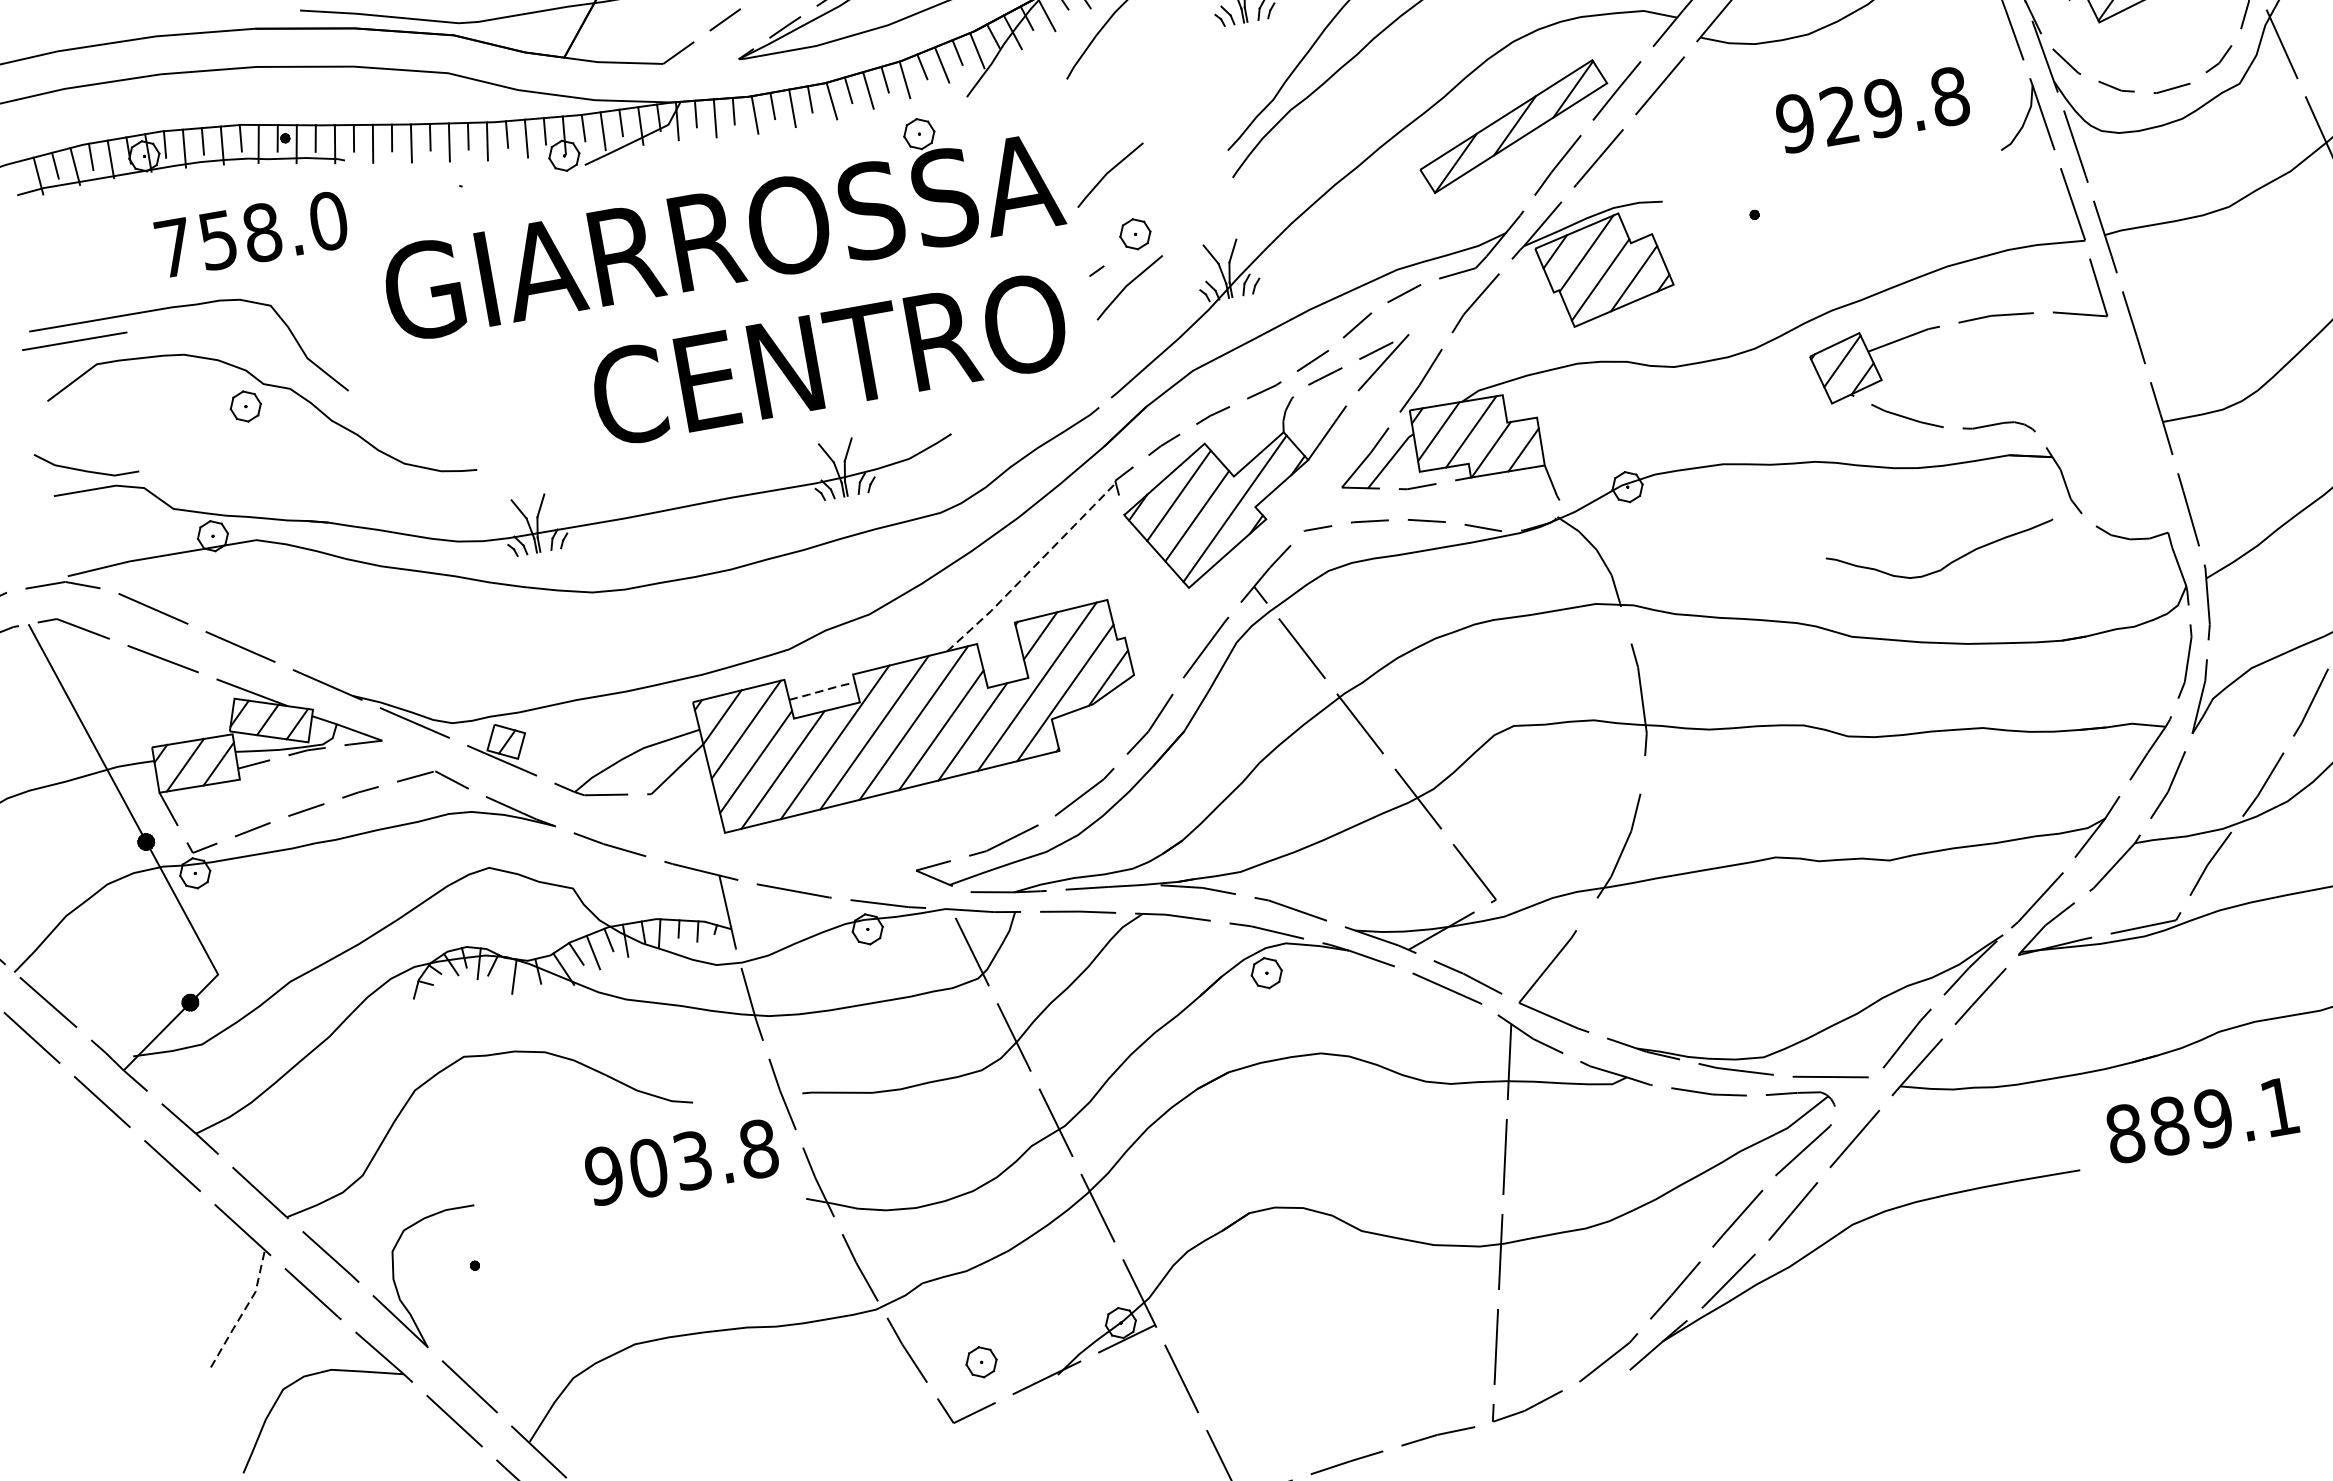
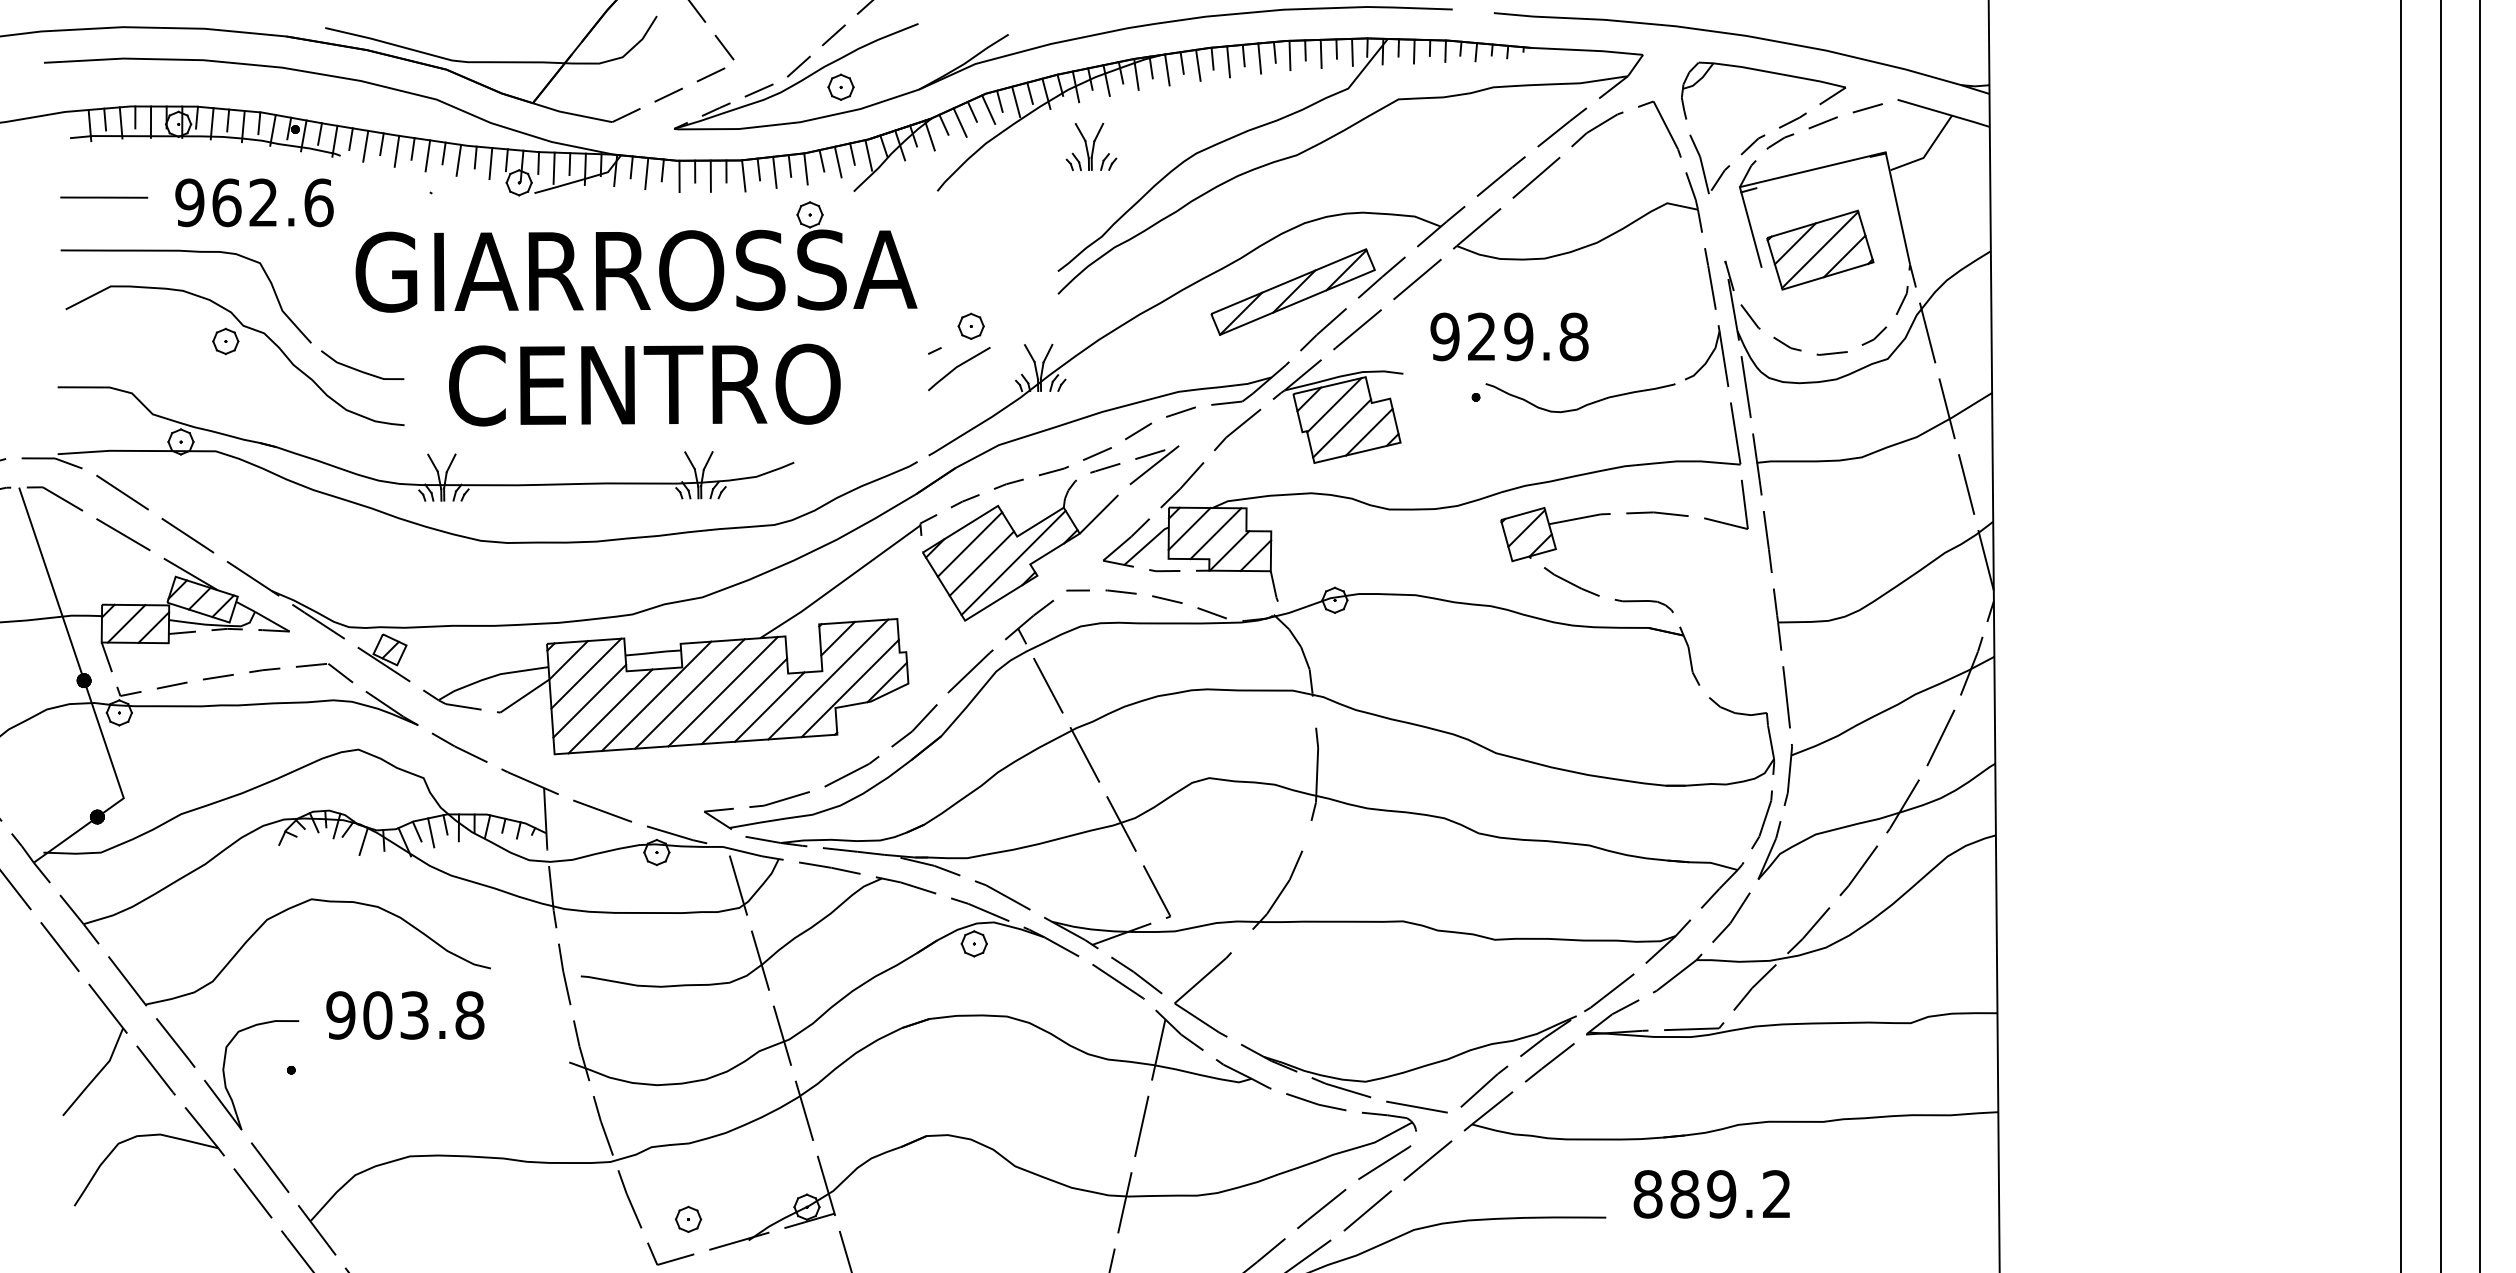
text: (1872, 109) -> (1509, 336), moved
line: (1109, 173) -> (958, 273), removed
text: (251, 234) -> (254, 202), 758.0 -> 962.6
line: (75, 341) -> (104, 197), moved
text: (829, 358) -> (644, 384), moved
line: (86, 469) -> (361, 370), moved
curve: (1947, 564) -> (1583, 405), moved
line: (1032, 569) -> (840, 583), dashed -> solid
line: (822, 690) -> (653, 652), dashed -> solid
text: (2279, 1106) -> (1776, 1193), 889.1 -> 889.2
text: (681, 1162) -> (405, 1015), moved
line: (243, 1310) -> (97, 1074), dashed -> solid

